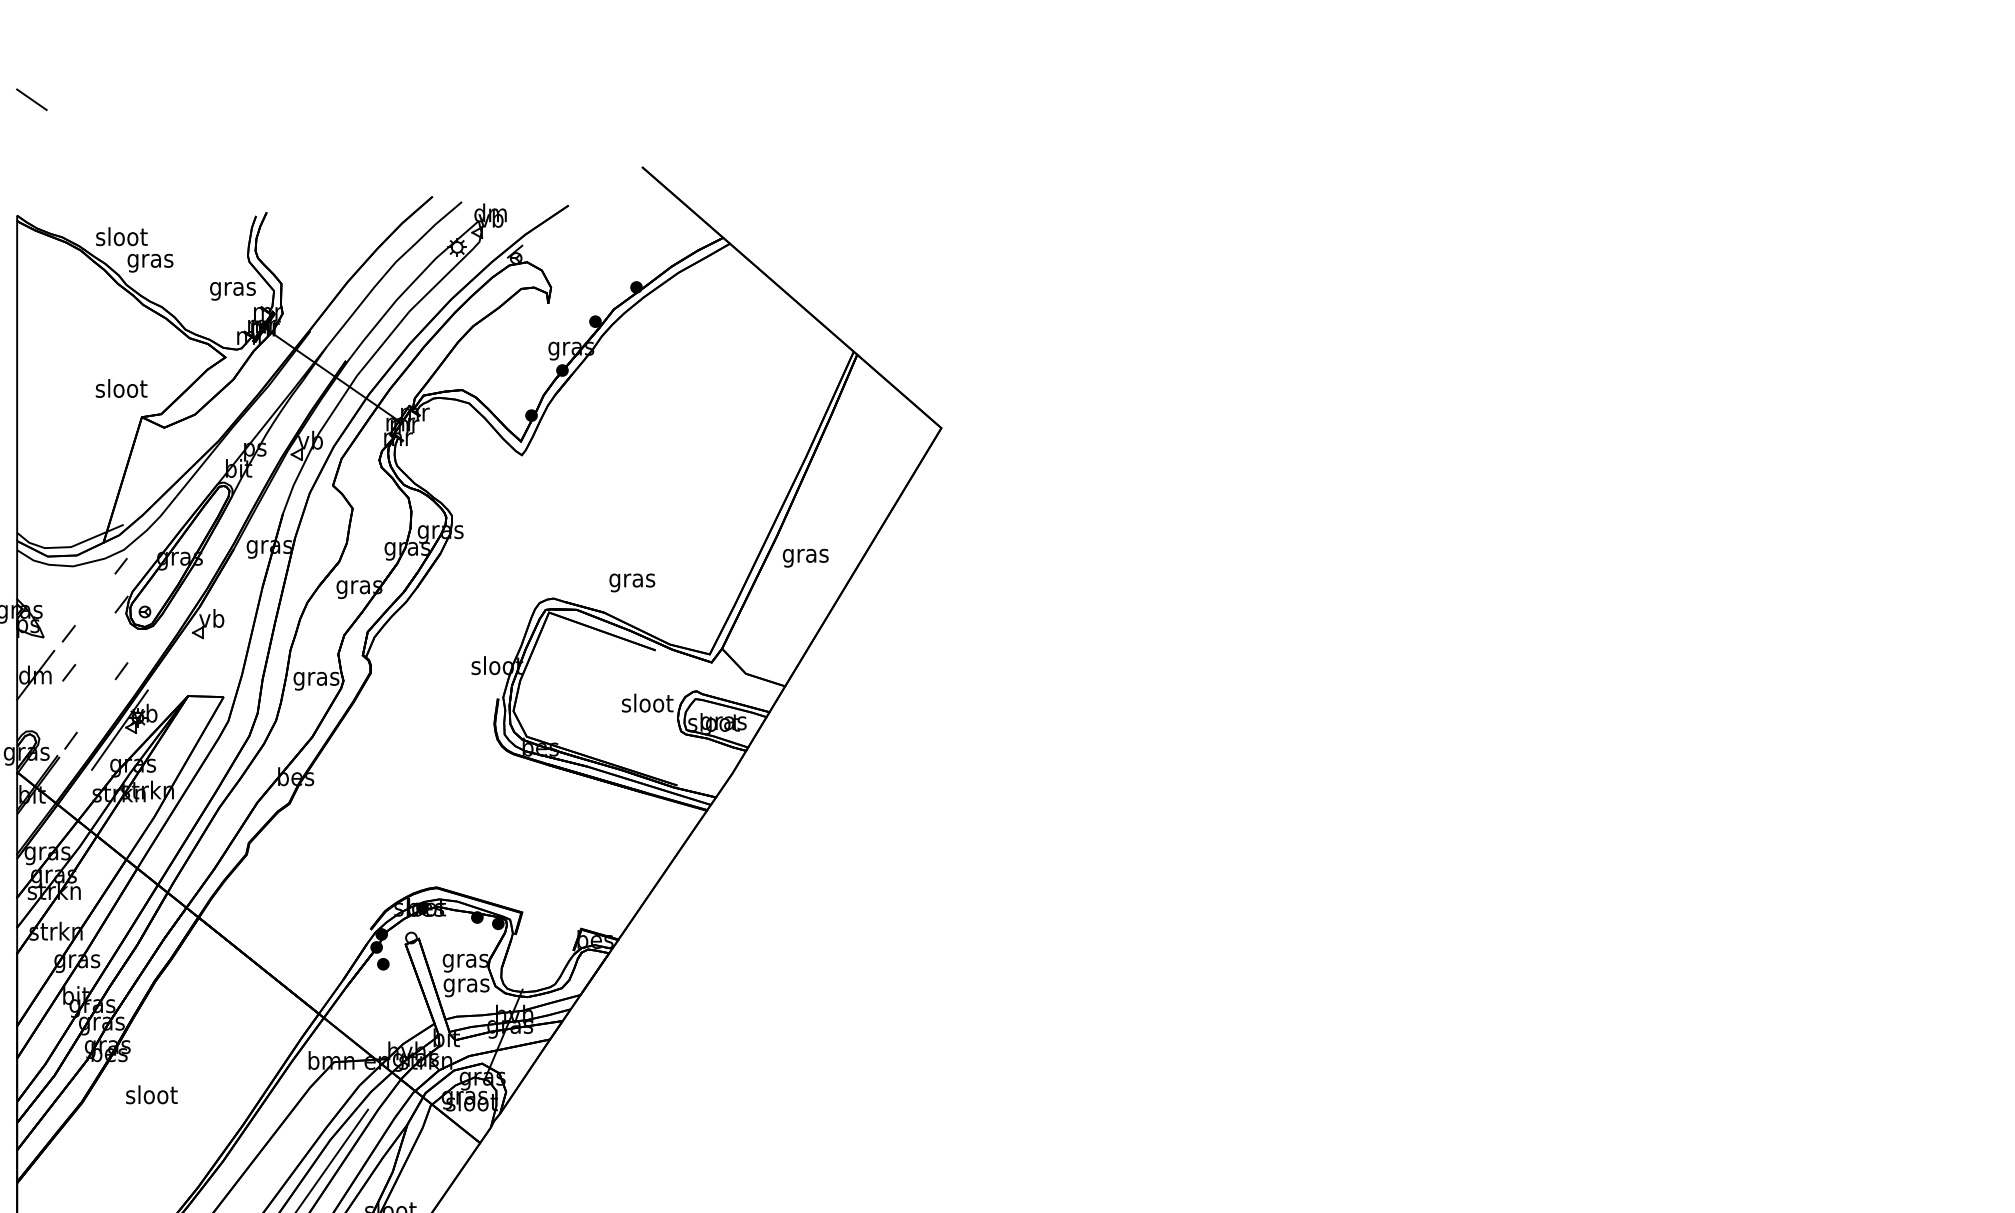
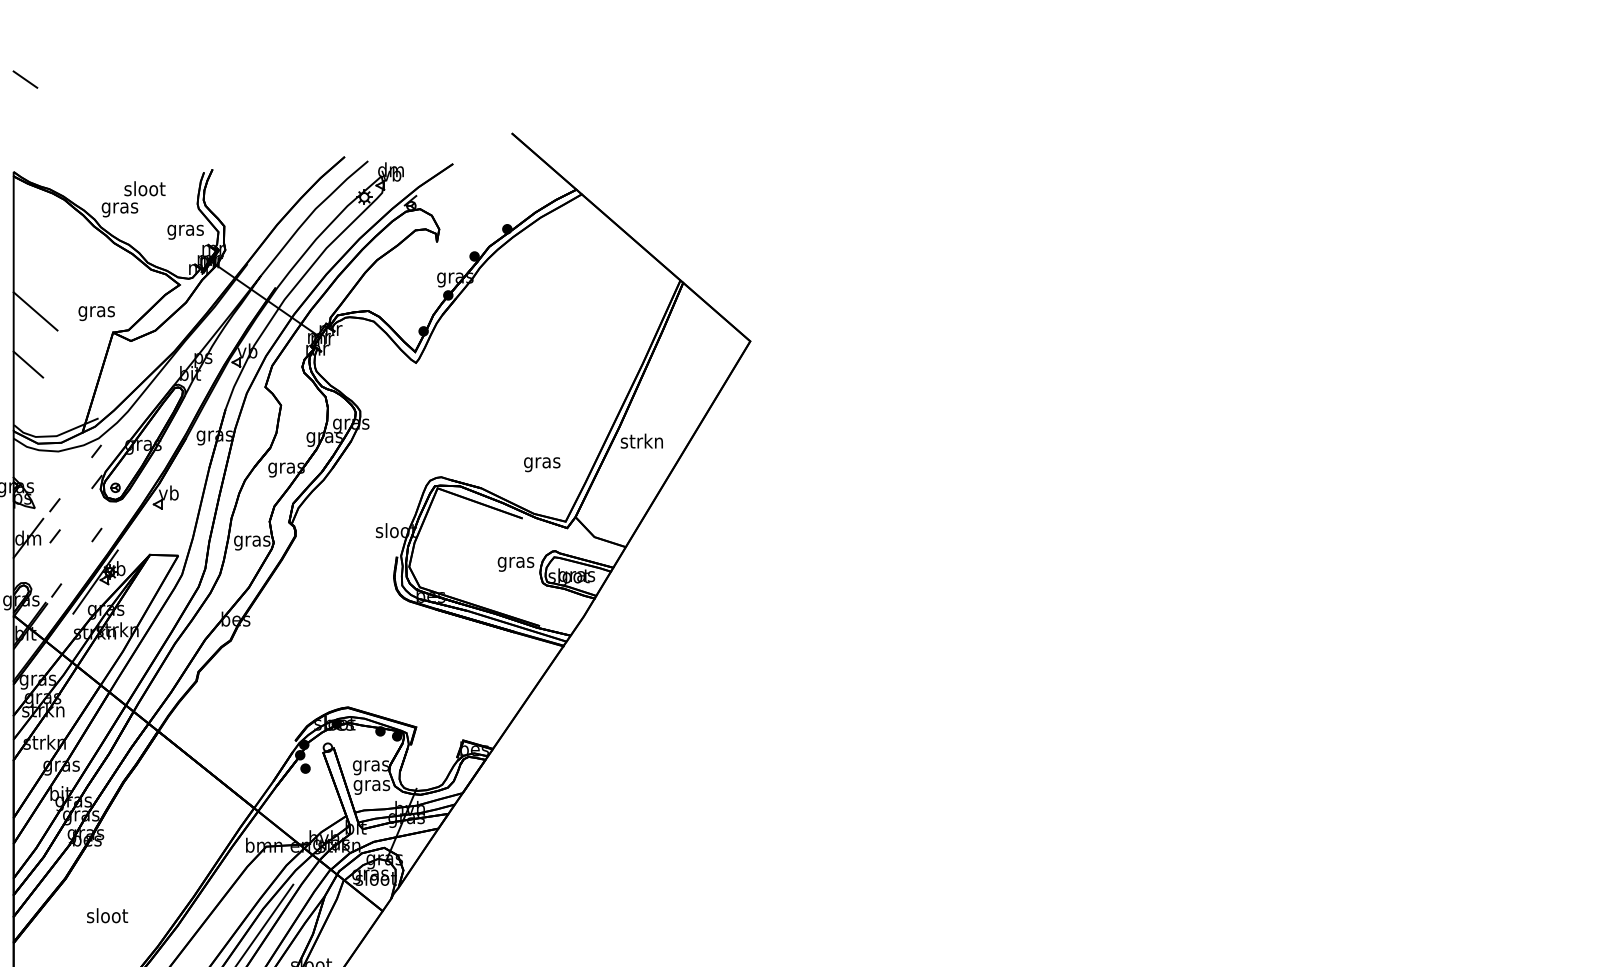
text: (121, 236) -> (144, 188), moved
line: (44, 390) -> (35, 311), added
text: (121, 390) -> (96, 311), sloot -> gras
line: (35, 457) -> (28, 364), added
text: (804, 555) -> (641, 442), gras -> strkn
text: (632, 582) -> (542, 464), moved
text: (647, 705) -> (516, 562), sloot -> gras
text: (151, 1094) -> (107, 915), moved

